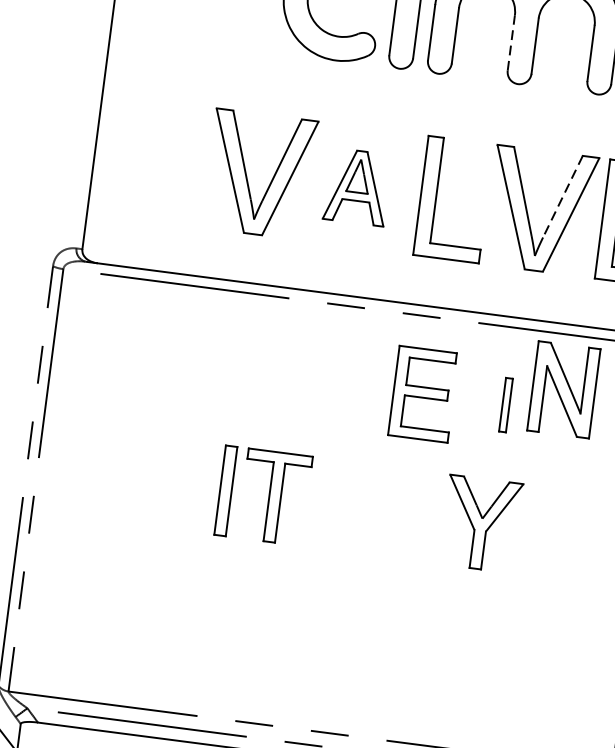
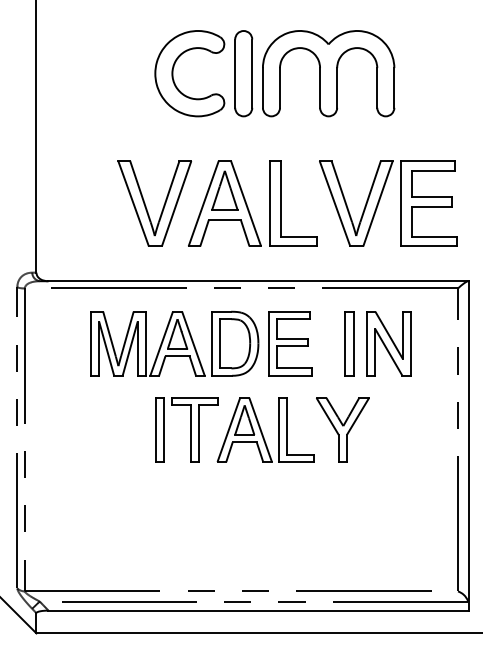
line: (511, 42) -> (320, 87), dashed -> solid
part: (357, 186) -> (224, 203), size x1.67
line: (562, 196) -> (370, 191), dashed -> solid
part: (262, 372) -> (174, 343), added
part: (563, 389) -> (388, 343), moved
part: (506, 404) -> (349, 343), size x1.67
part: (373, 509) -> (265, 429), added

